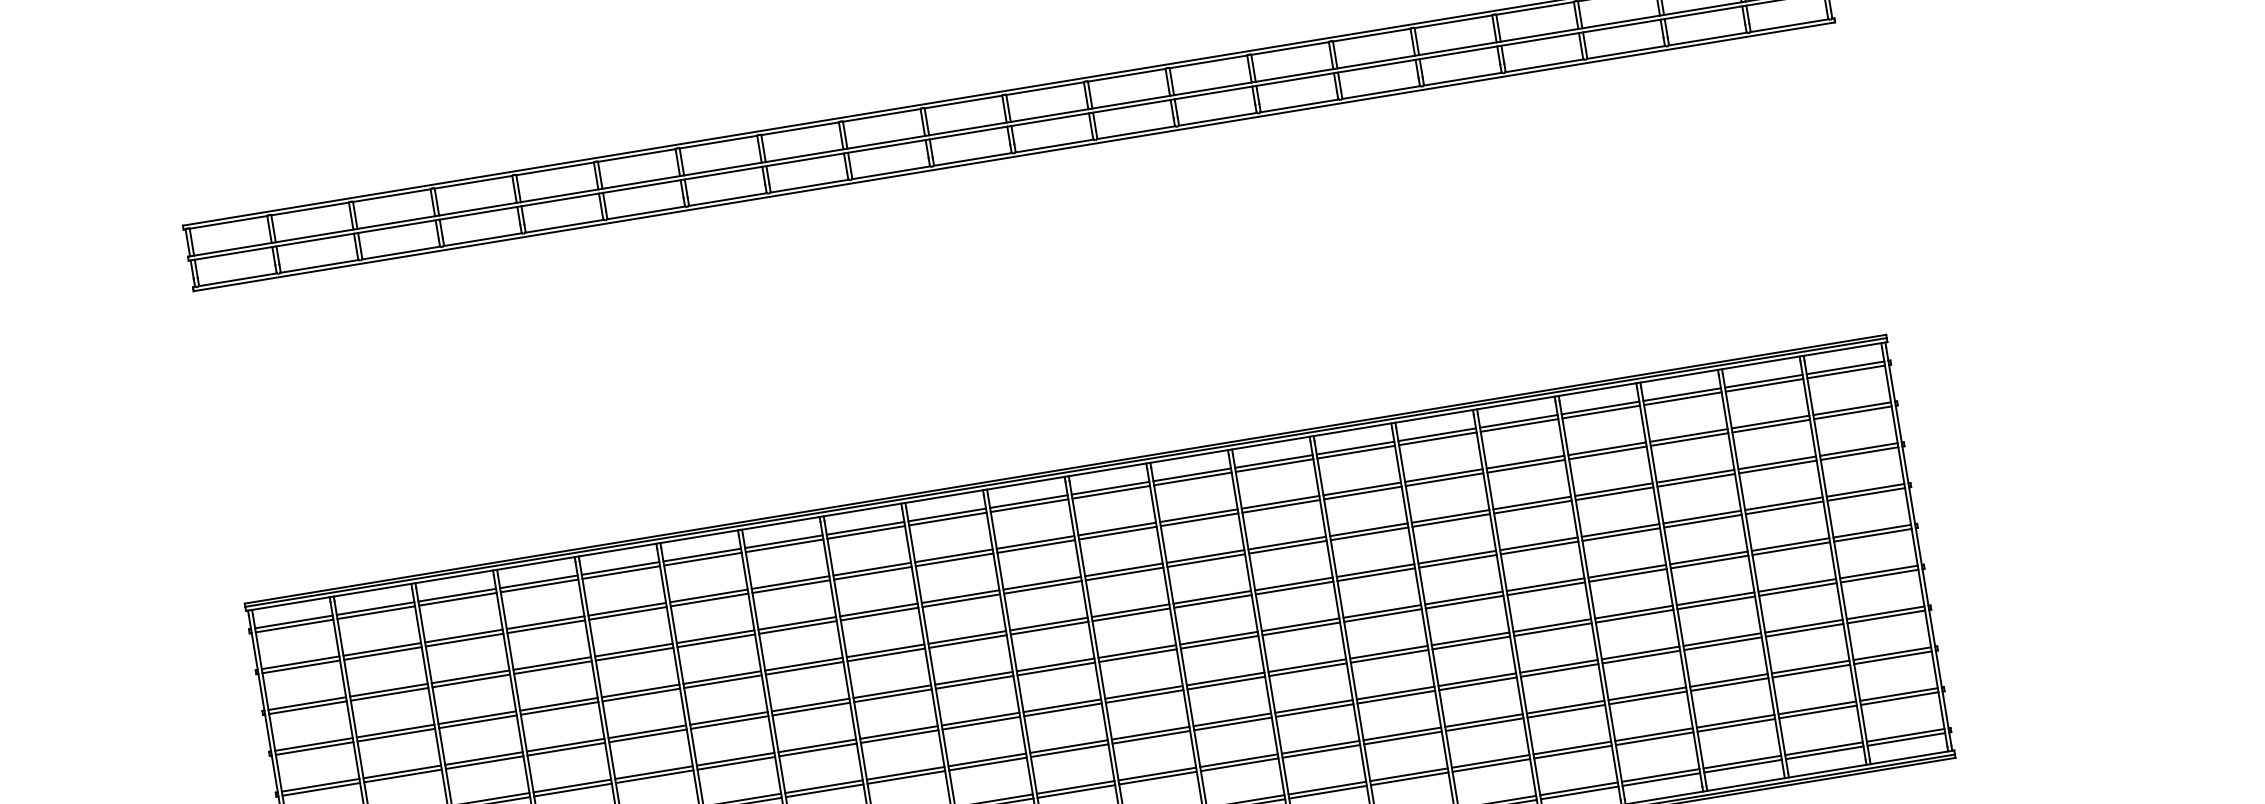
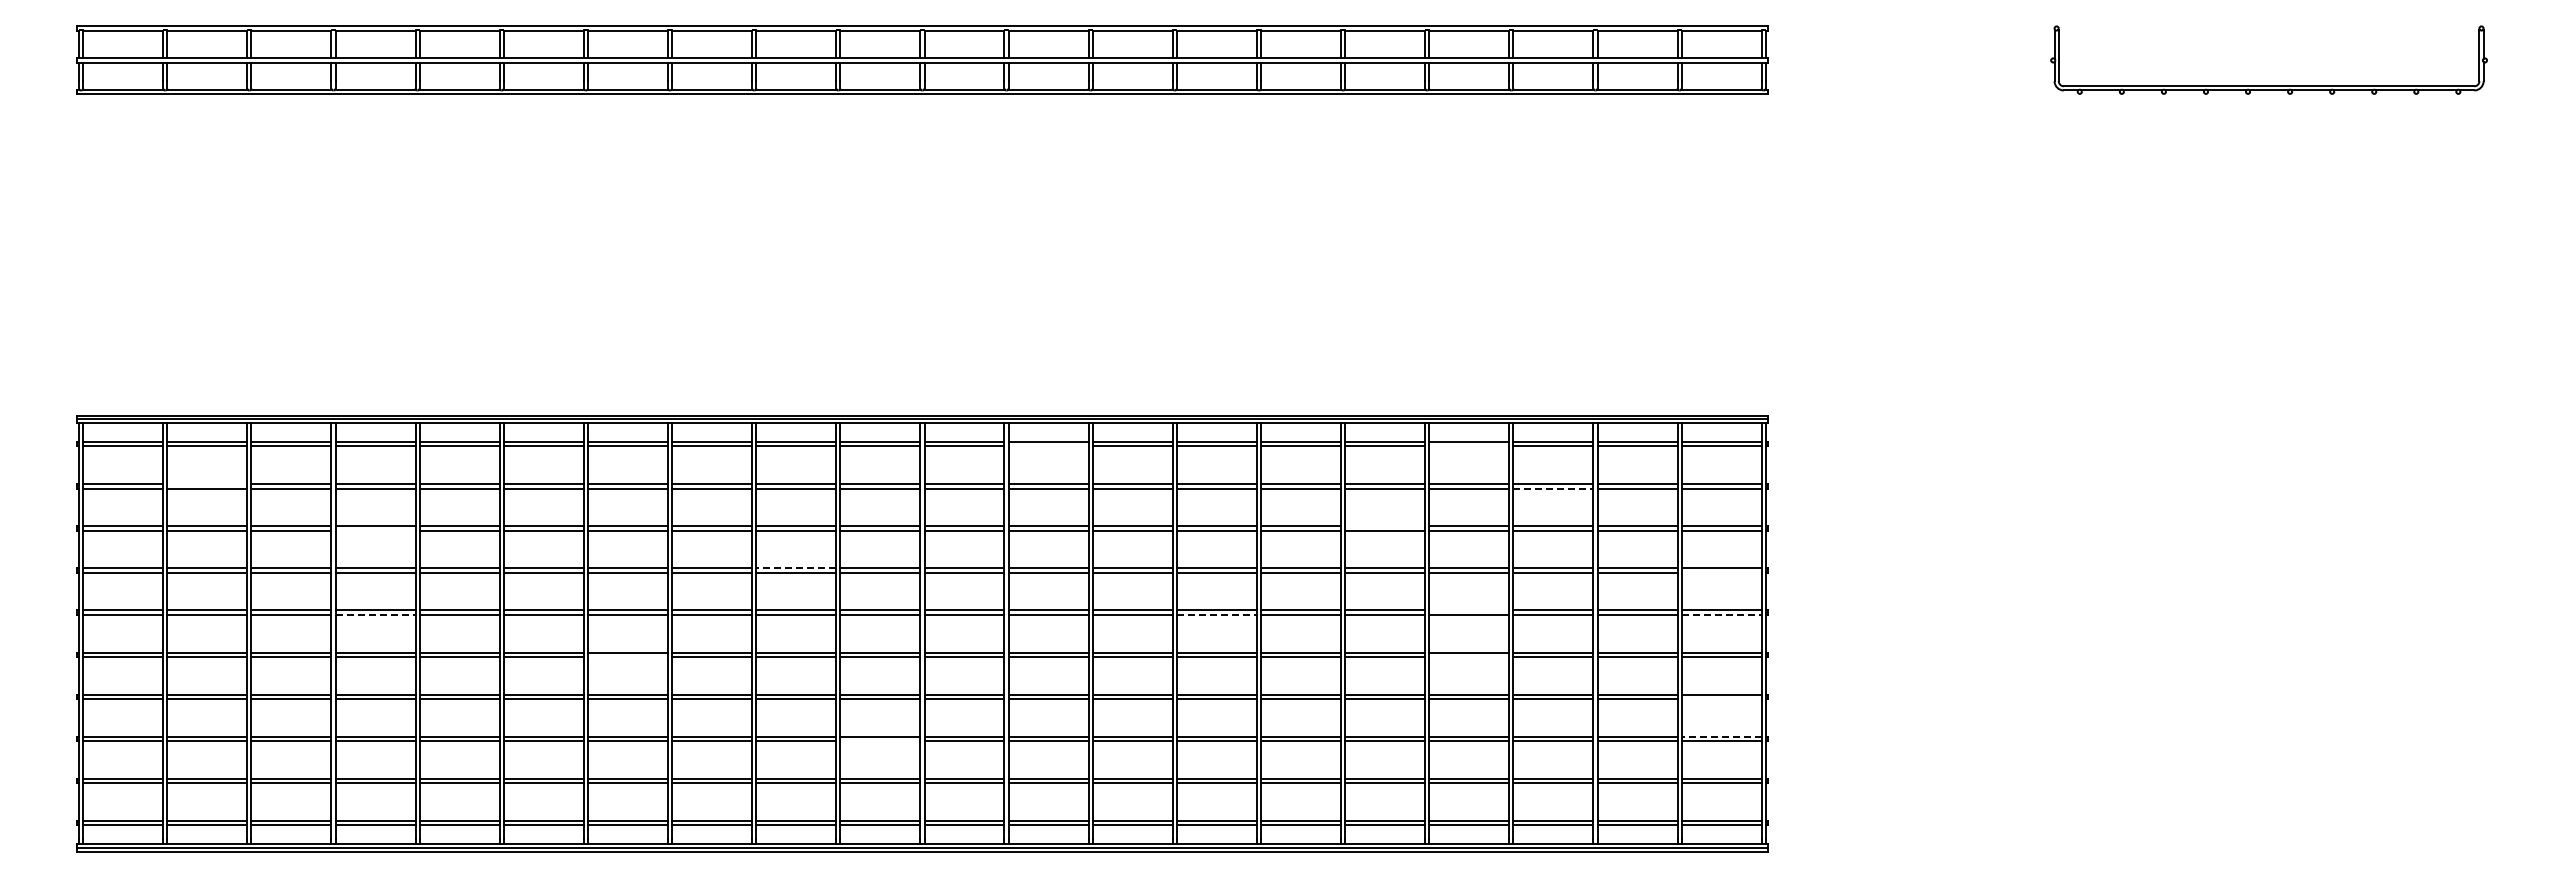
line: (1601, 412) -> (1469, 446), removed
line: (1689, 439) -> (1553, 488), solid -> dashed
line: (1192, 479) -> (1048, 446), removed
line: (1866, 494) -> (1721, 572), removed
line: (1532, 503) -> (1385, 526), removed
line: (1872, 535) -> (1721, 614), solid -> dashed
line: (1627, 571) -> (1469, 610), removed
line: (1382, 615) -> (1216, 614), solid -> dashed
line: (1634, 615) -> (1469, 656), removed
line: (1886, 616) -> (1721, 698), removed
line: (967, 637) -> (796, 568), solid -> dashed
line: (382, 649) -> (207, 484), removed
line: (1892, 653) -> (1721, 736), solid -> dashed
line: (552, 667) -> (375, 530), removed
line: (566, 749) -> (375, 614), solid -> dashed
line: (817, 749) -> (627, 656), removed
line: (1076, 791) -> (880, 740), removed

